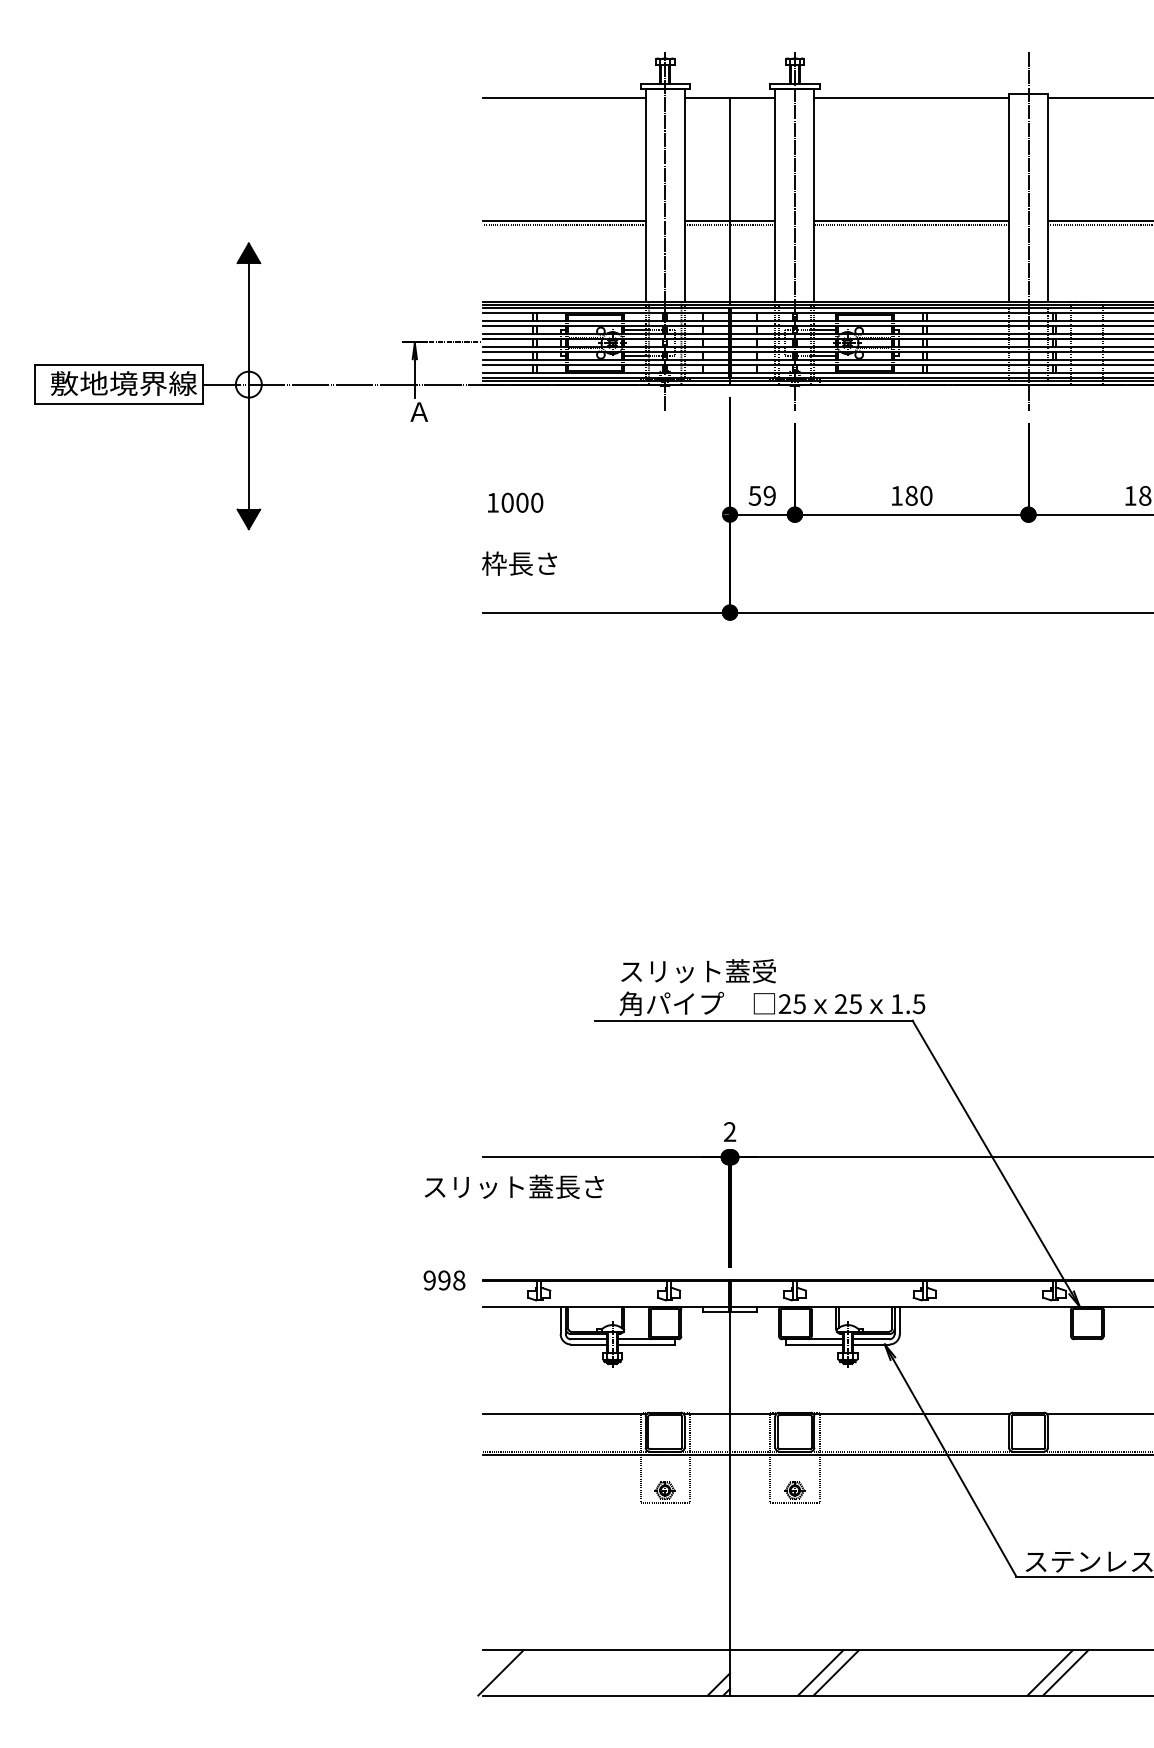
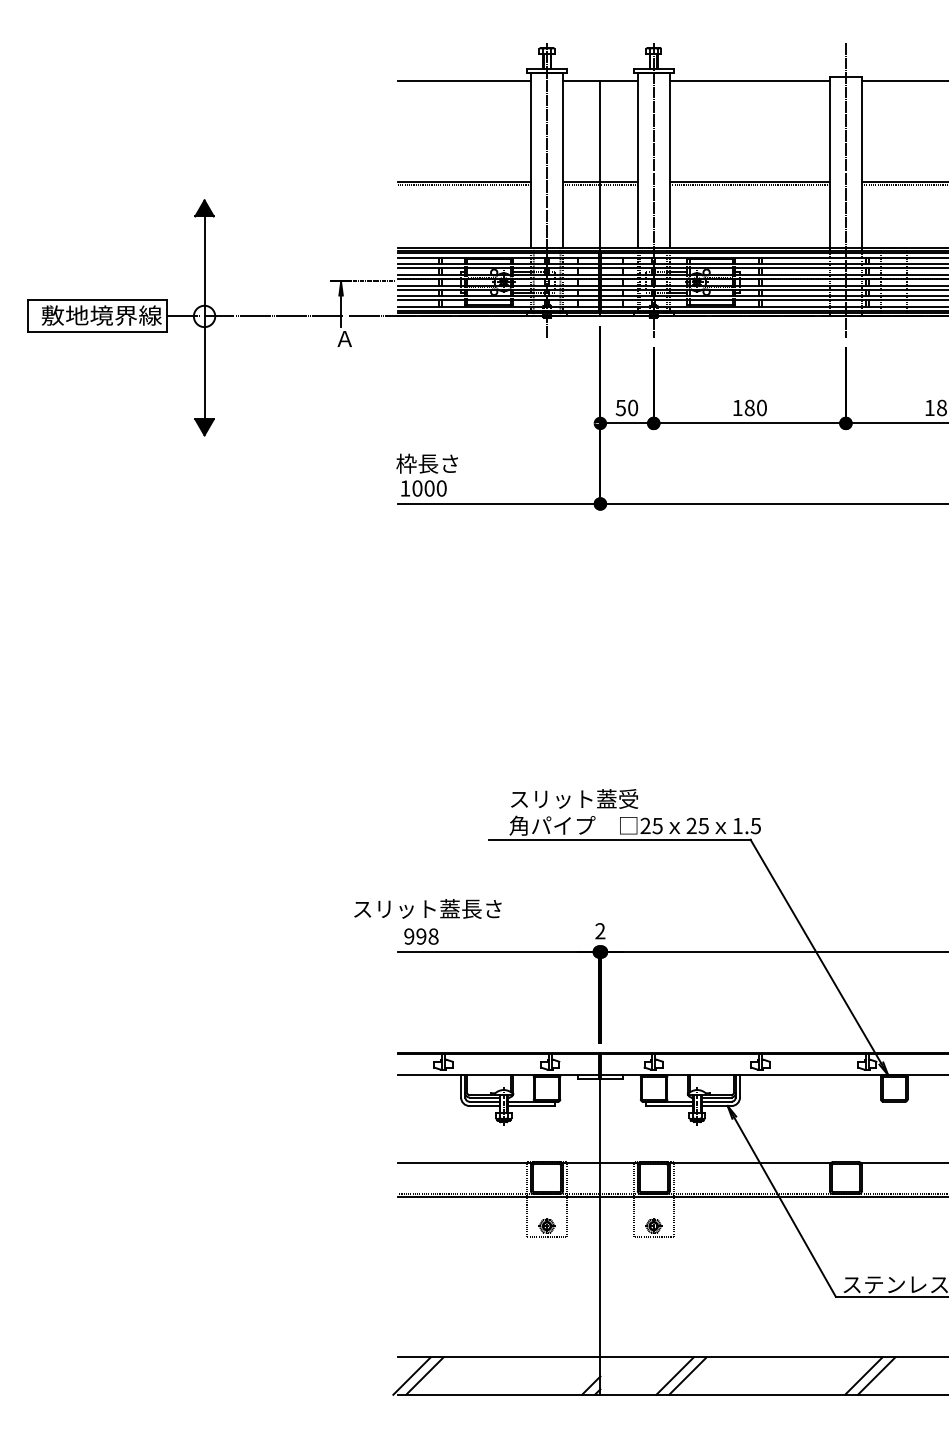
text: (769, 495) -> (632, 407), 59 -> 50
text: (515, 502) -> (423, 488), moved
text: (513, 1186) -> (427, 908), moved
text: (444, 1280) -> (421, 936), moved
line: (516, 1672) -> (424, 1375), added

